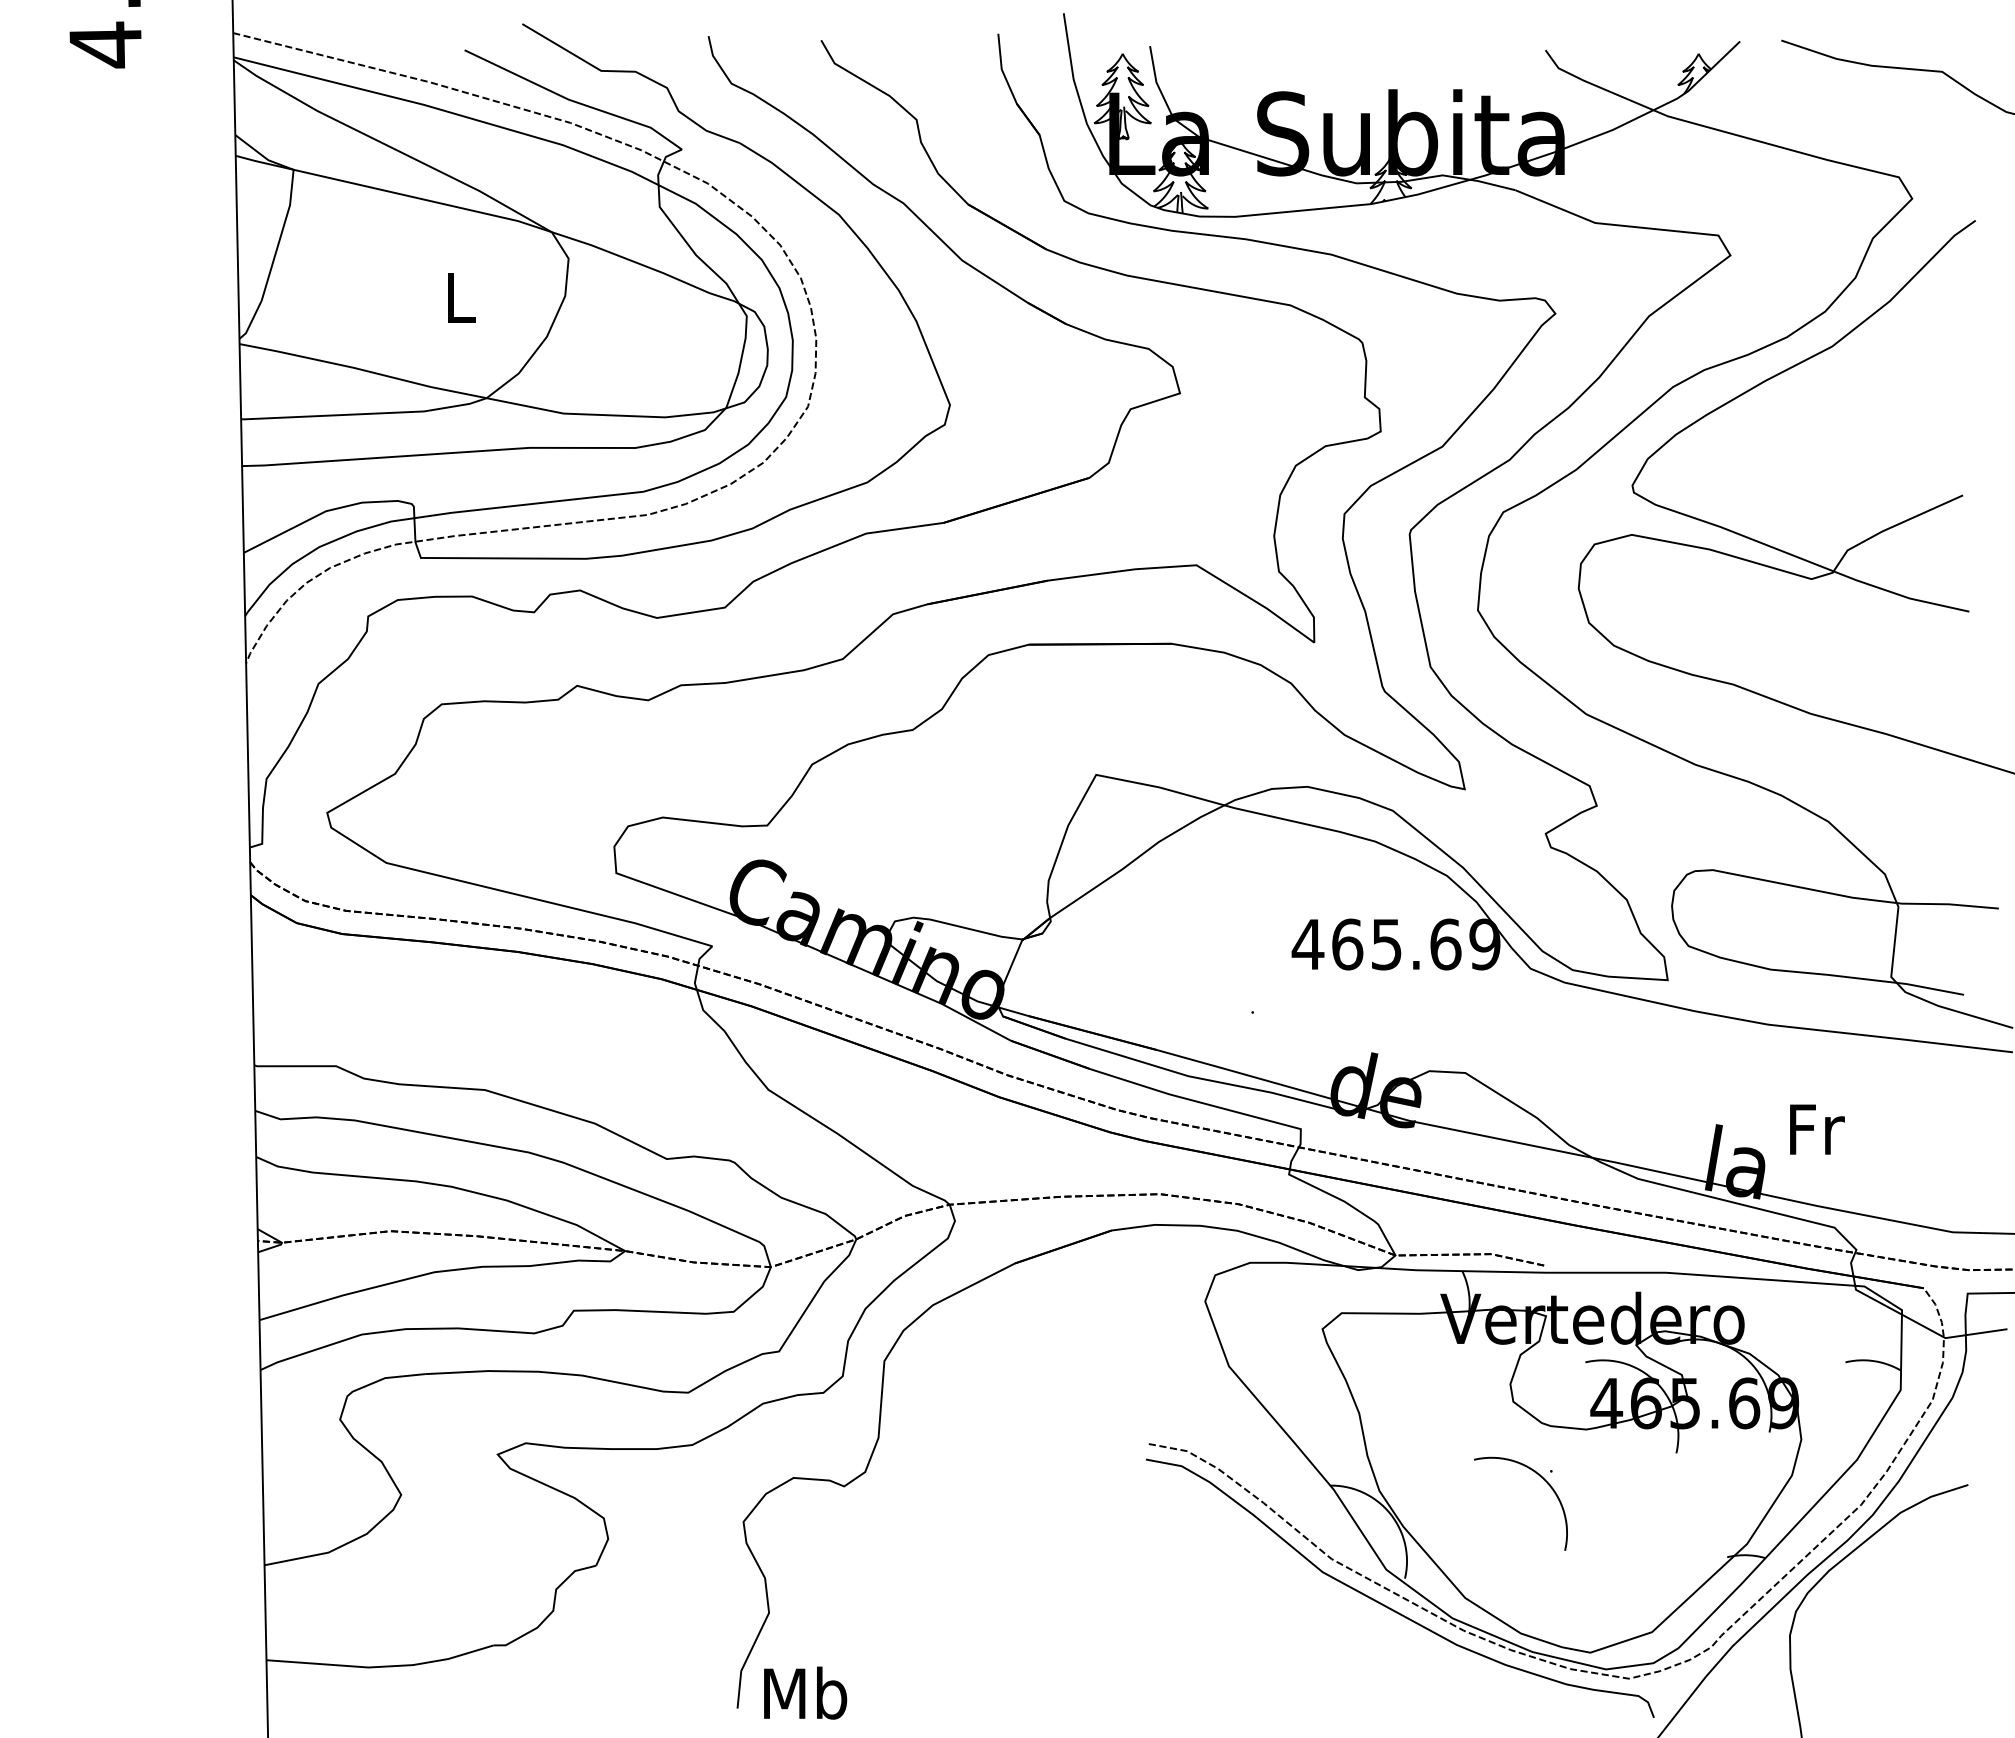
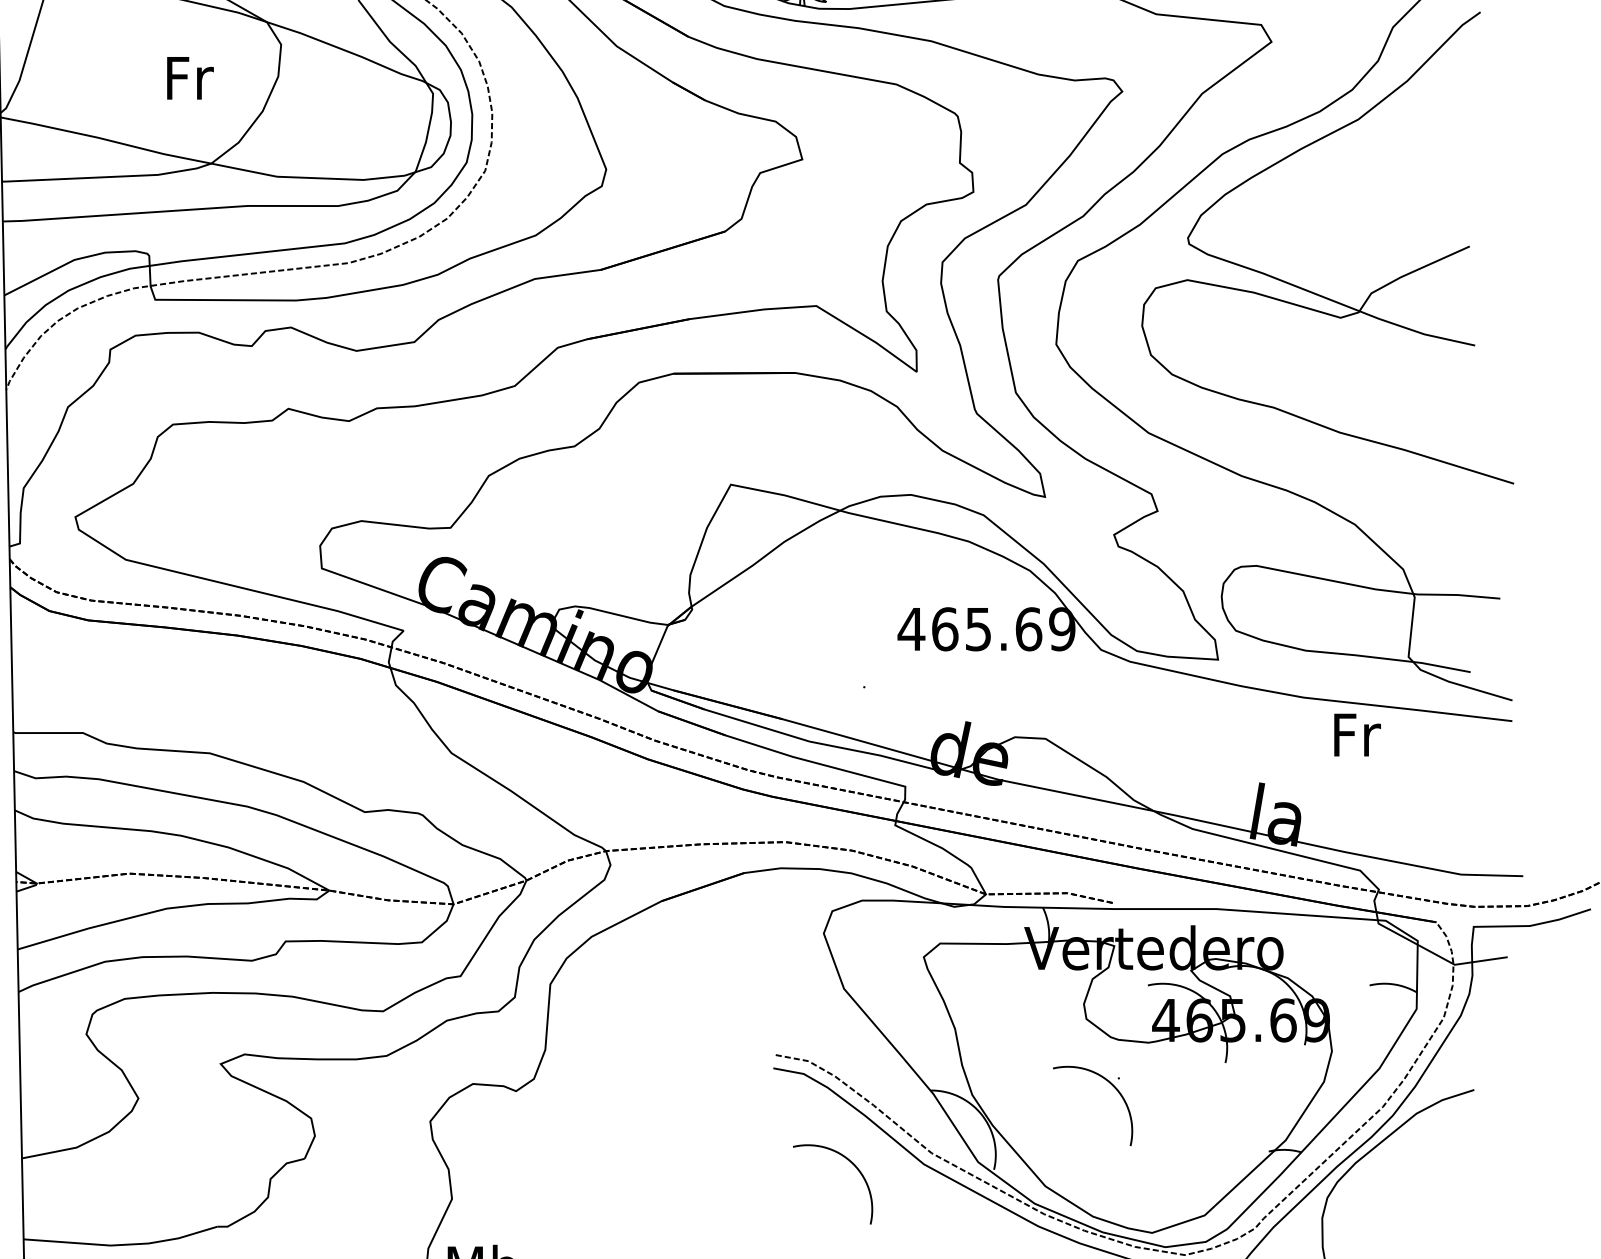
text: (461, 298) -> (189, 78), L -> Fr
text: (1817, 1129) -> (1357, 734), moved
curve: (1235, 1569) -> (849, 1162), added

